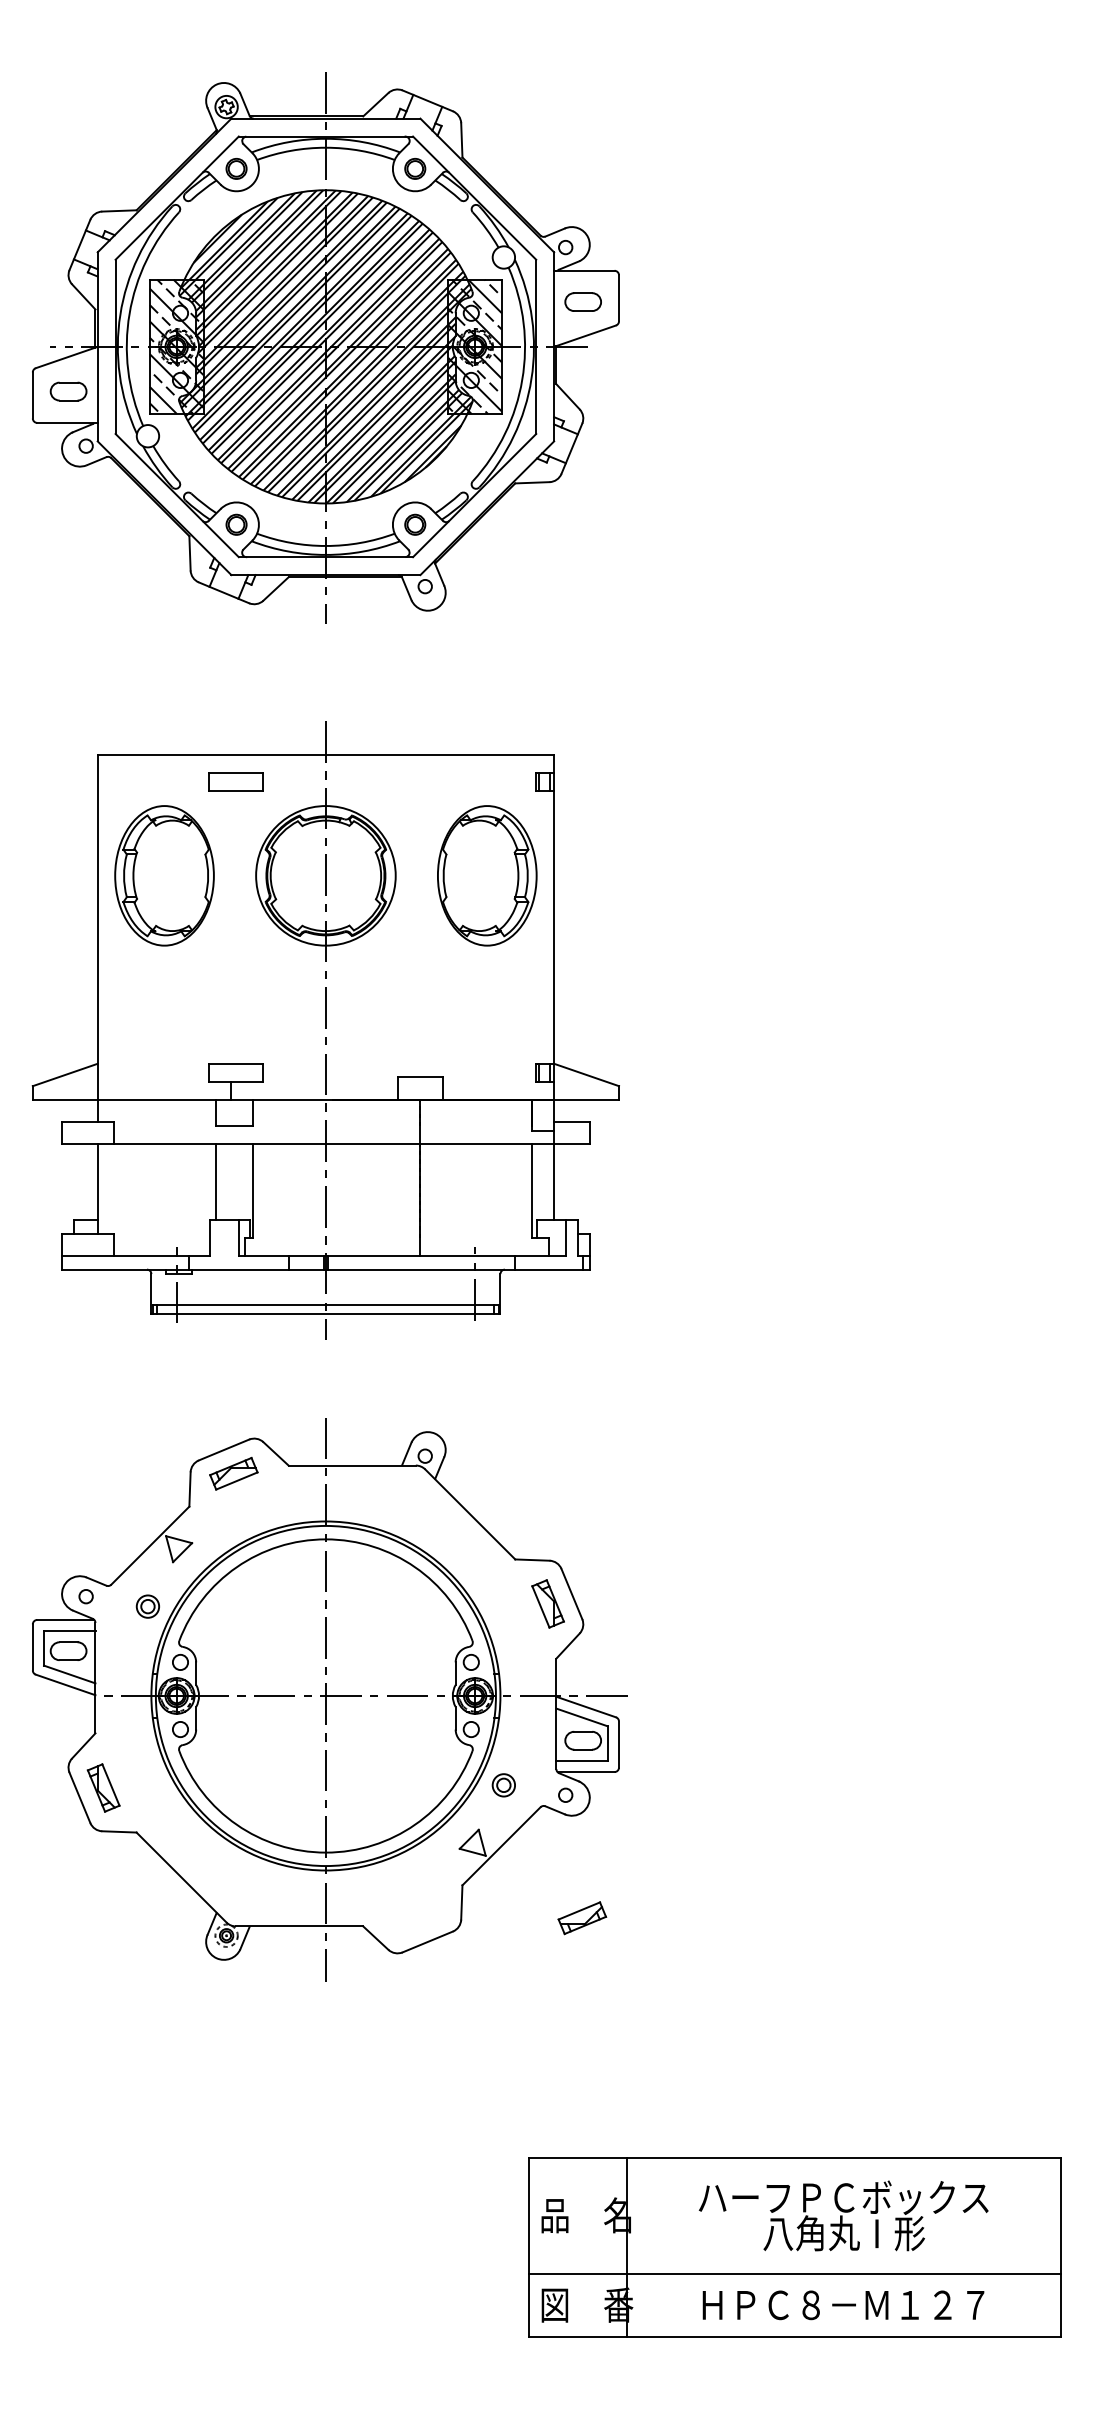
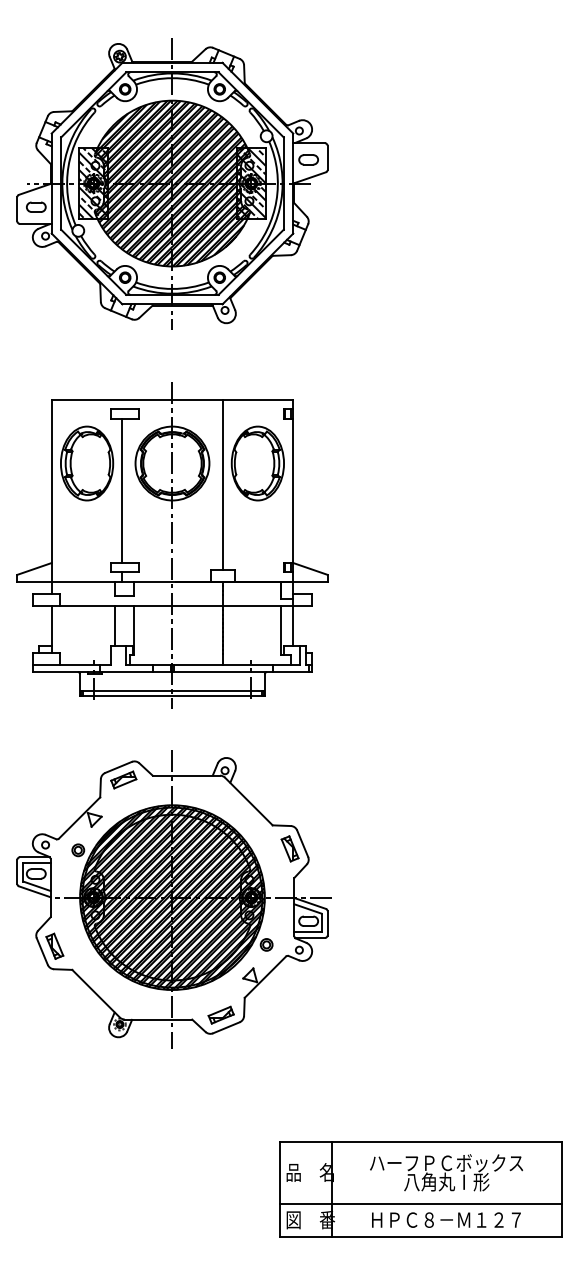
line: (420, 915) -> (222, 484), added
line: (231, 926) -> (122, 490), added
hatch: (325, 1695) -> (172, 897), added
part: (581, 1916) -> (220, 1014), moved

